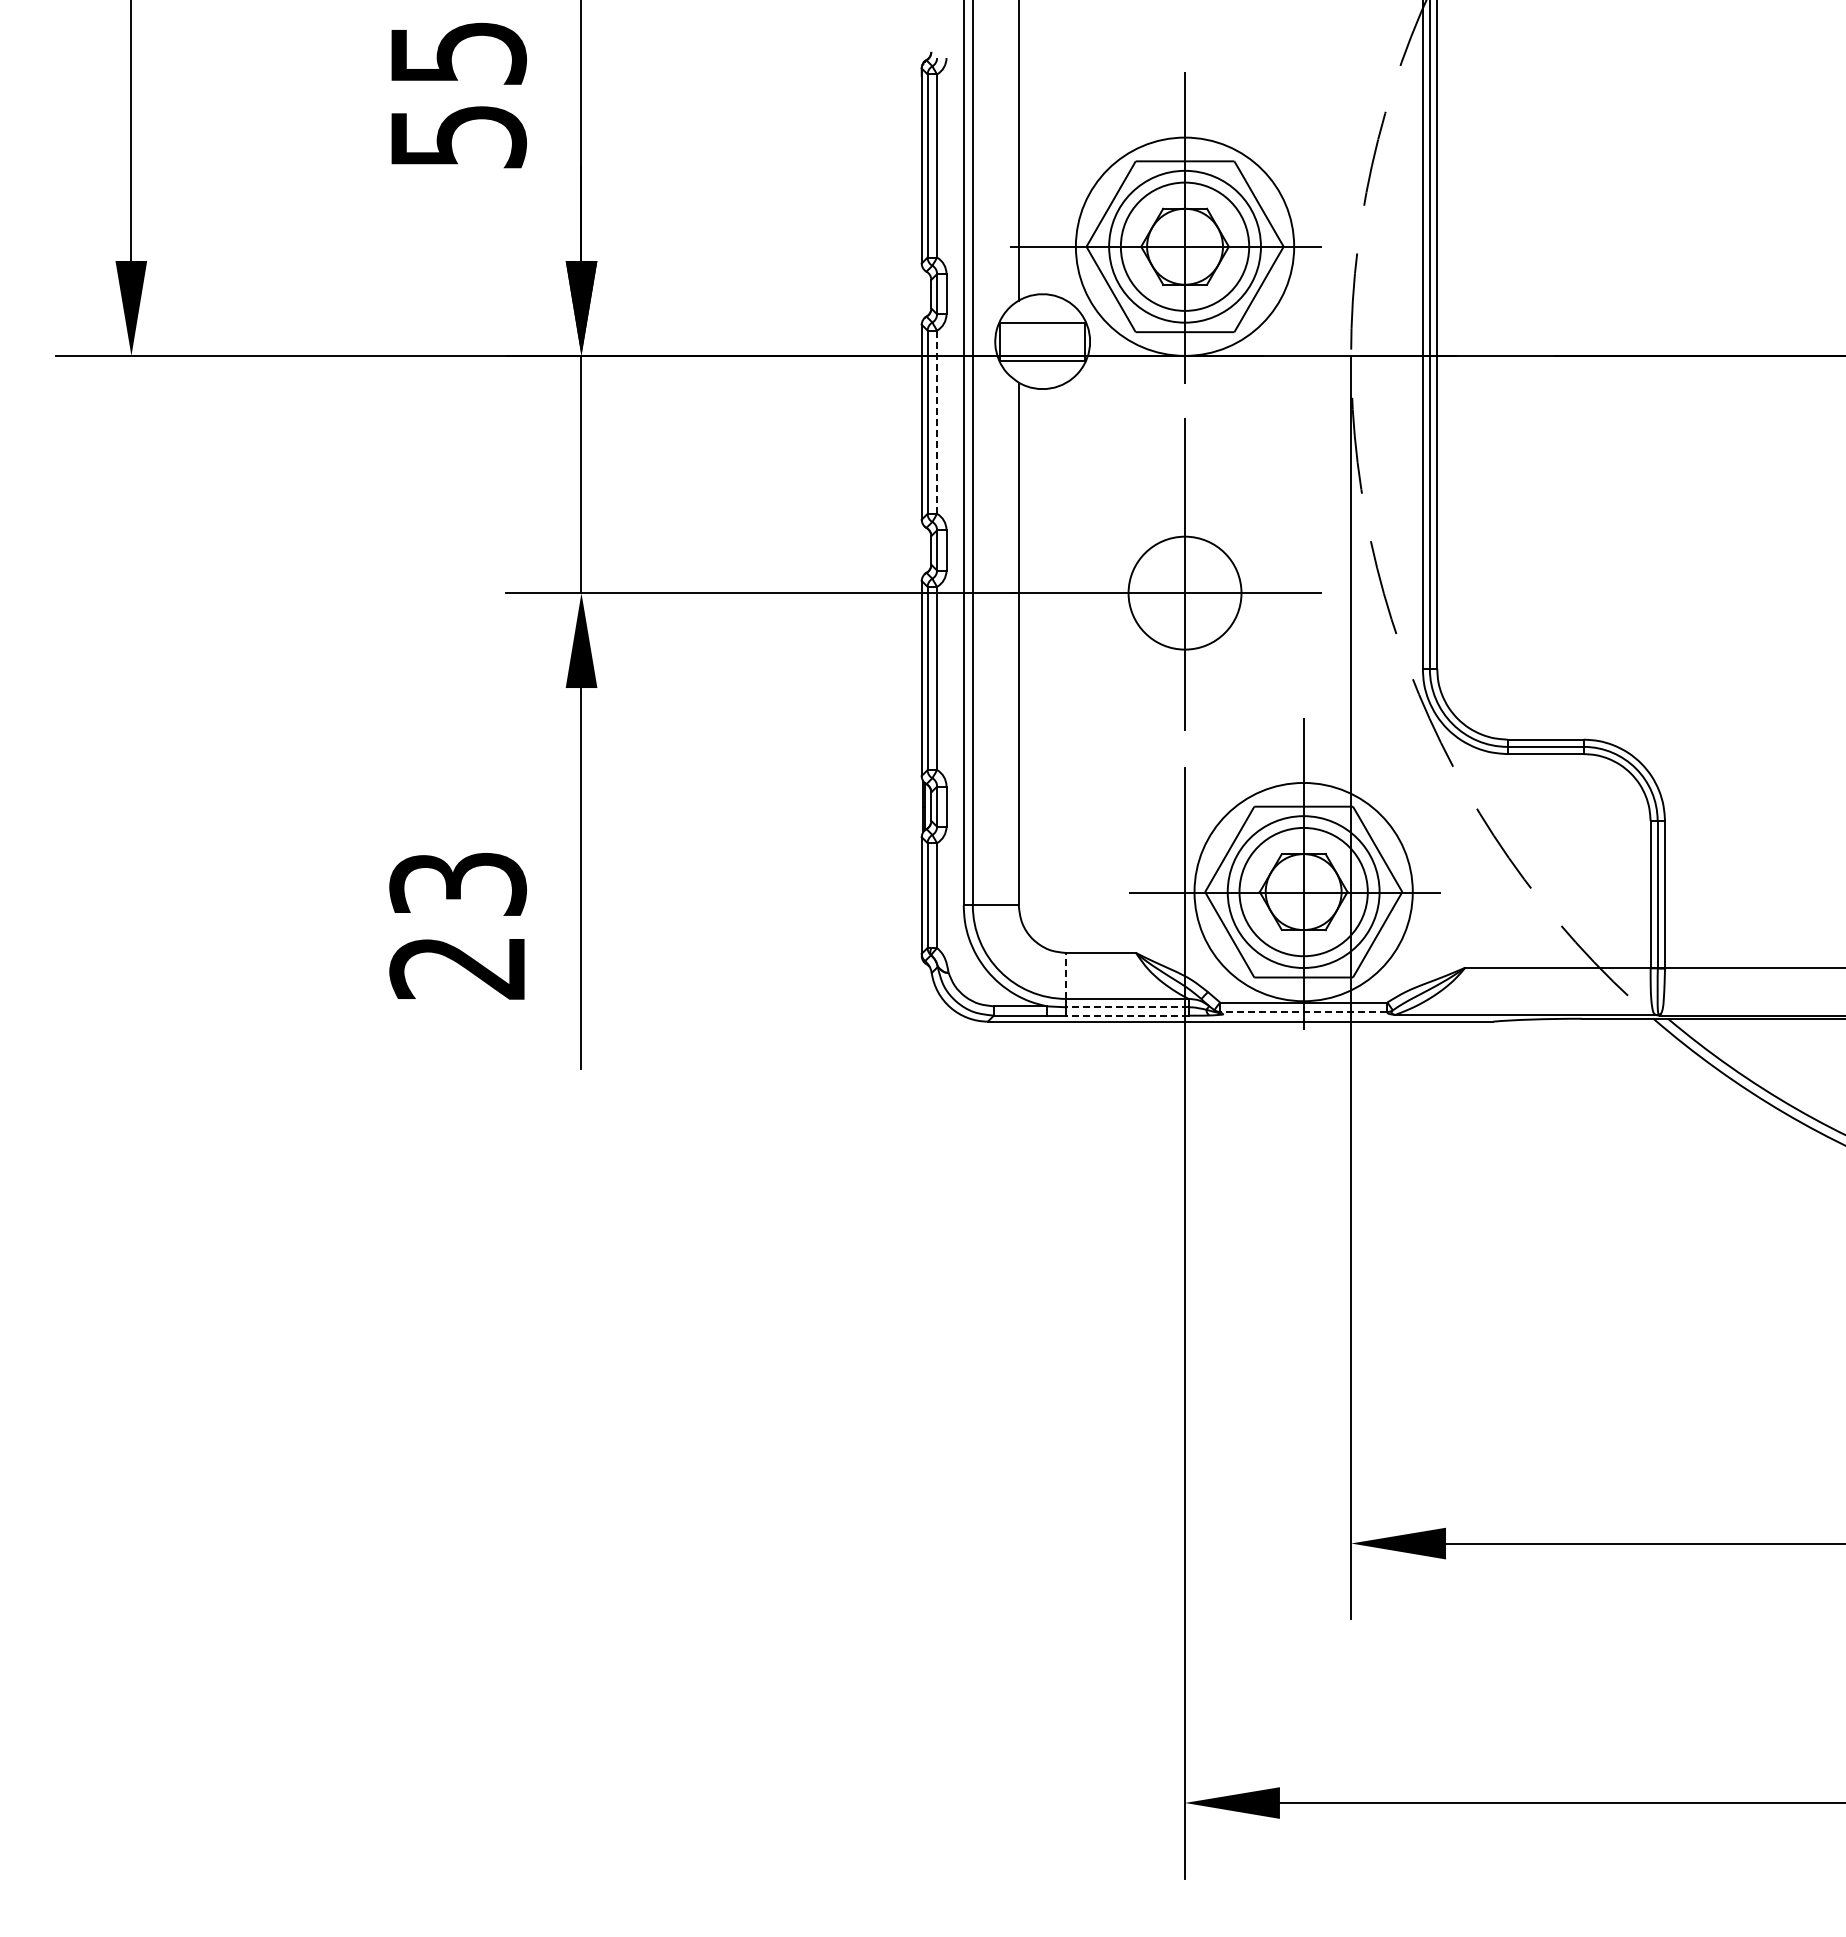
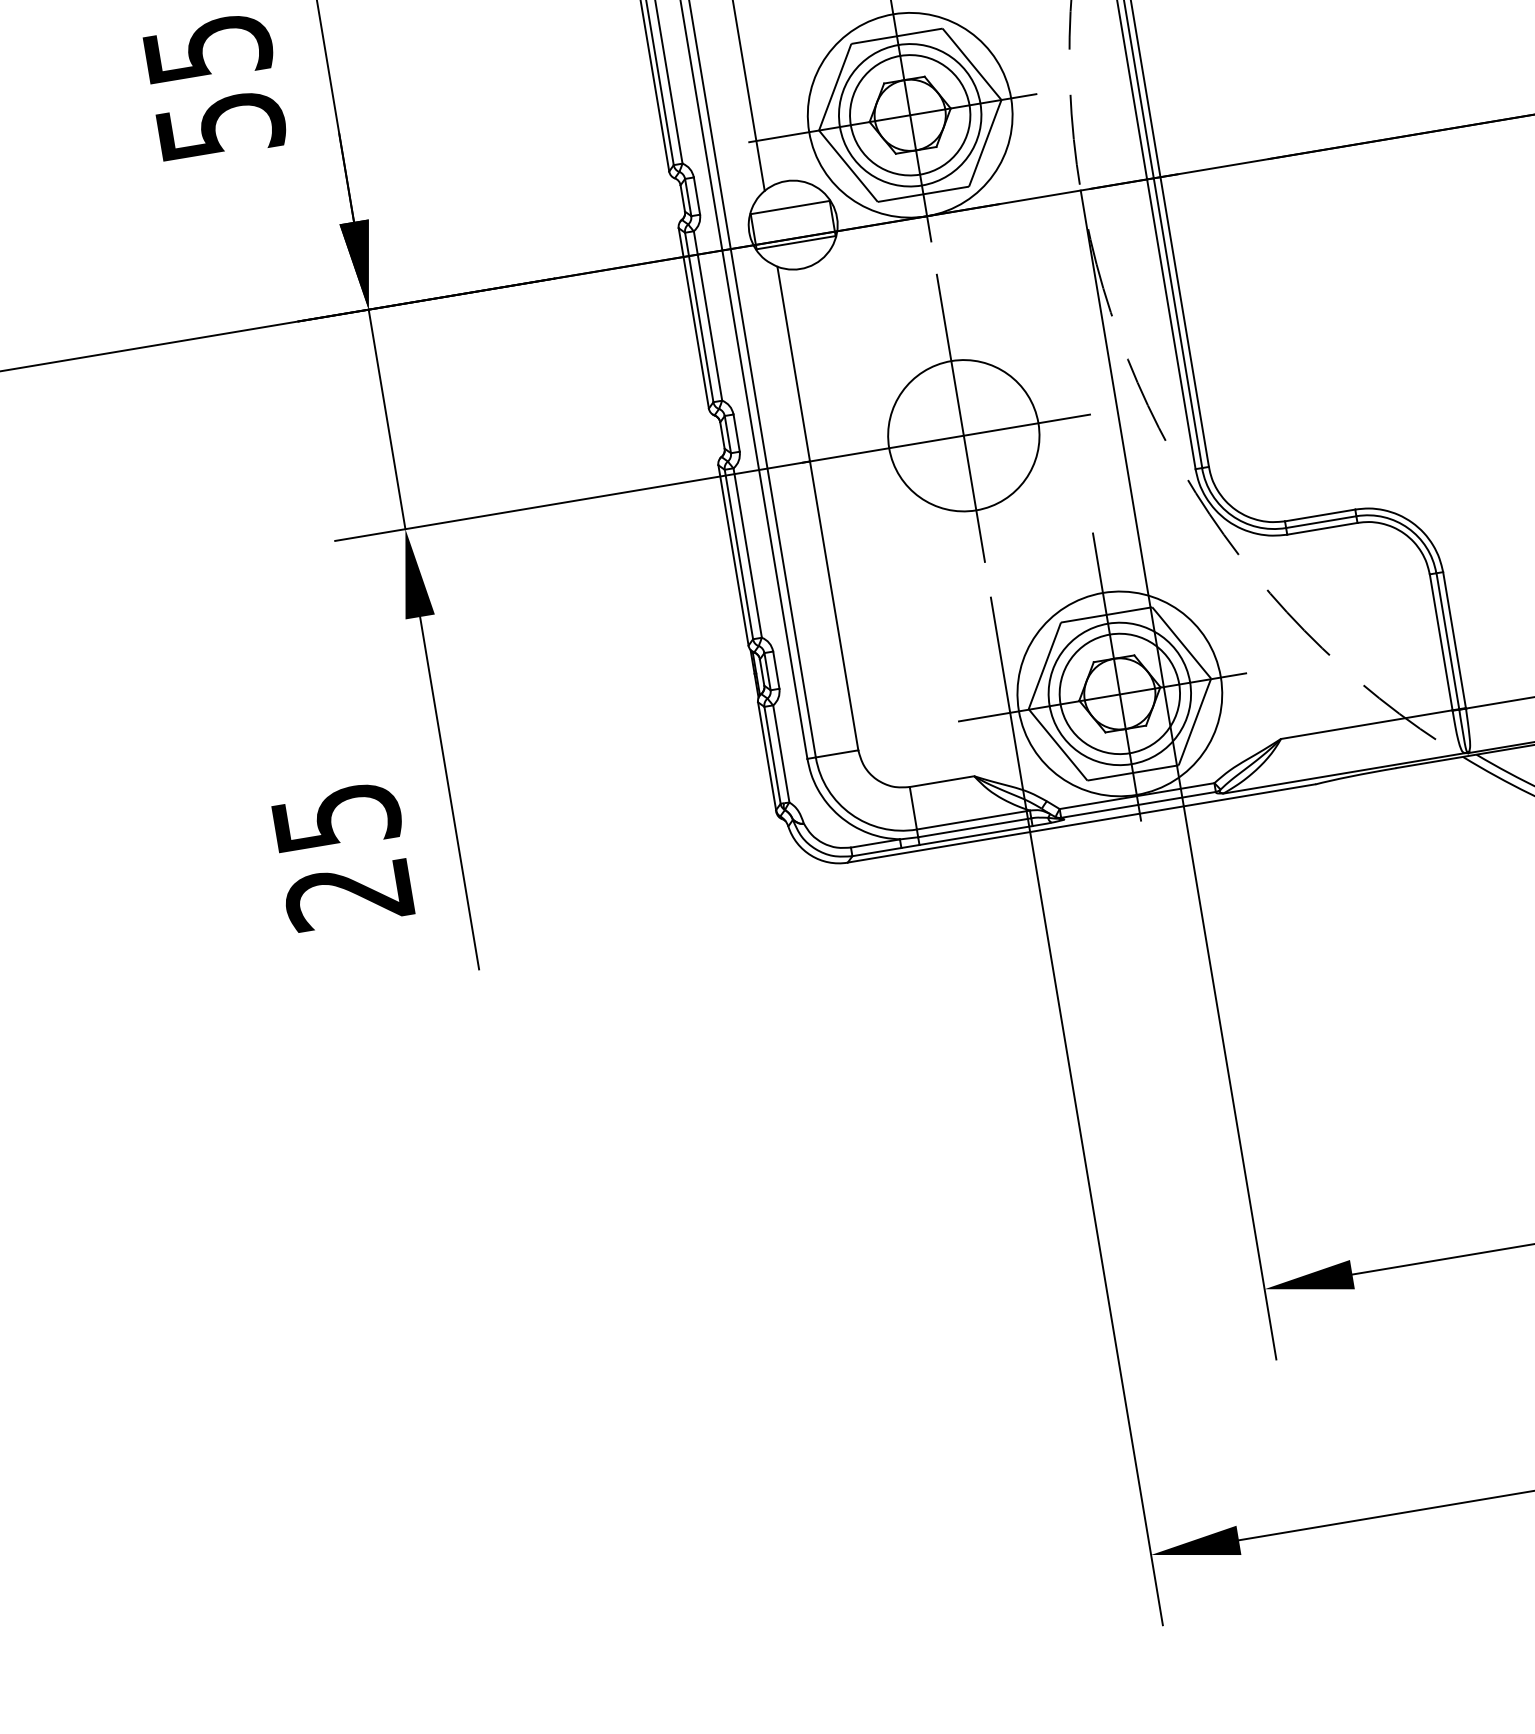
line: (937, 422) -> (708, 316), dashed -> solid
circle: (1184, 592) -> (963, 435), size x1.43
text: (457, 884) -> (335, 817), 23 -> 25
line: (1066, 975) -> (913, 807), dashed -> solid
line: (1127, 1007) -> (974, 827), dashed -> solid
line: (1303, 1012) -> (1138, 805), dashed -> solid
line: (1127, 1015) -> (975, 835), dashed -> solid

